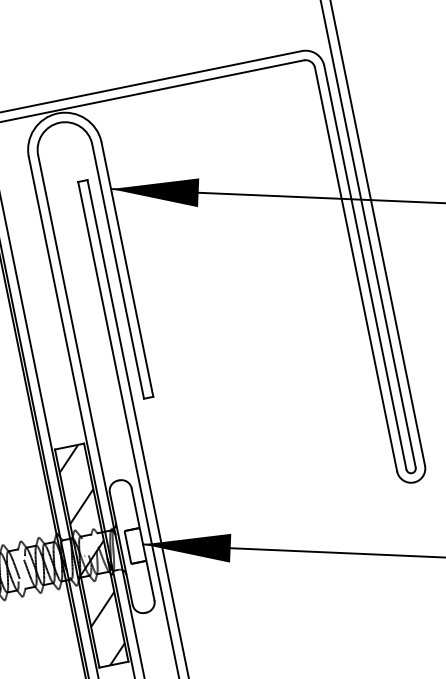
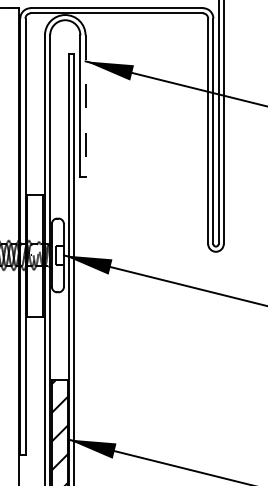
line: (127, 269) -> (85, 106), solid -> dashed
hatch: (92, 554) -> (35, 255), removed

